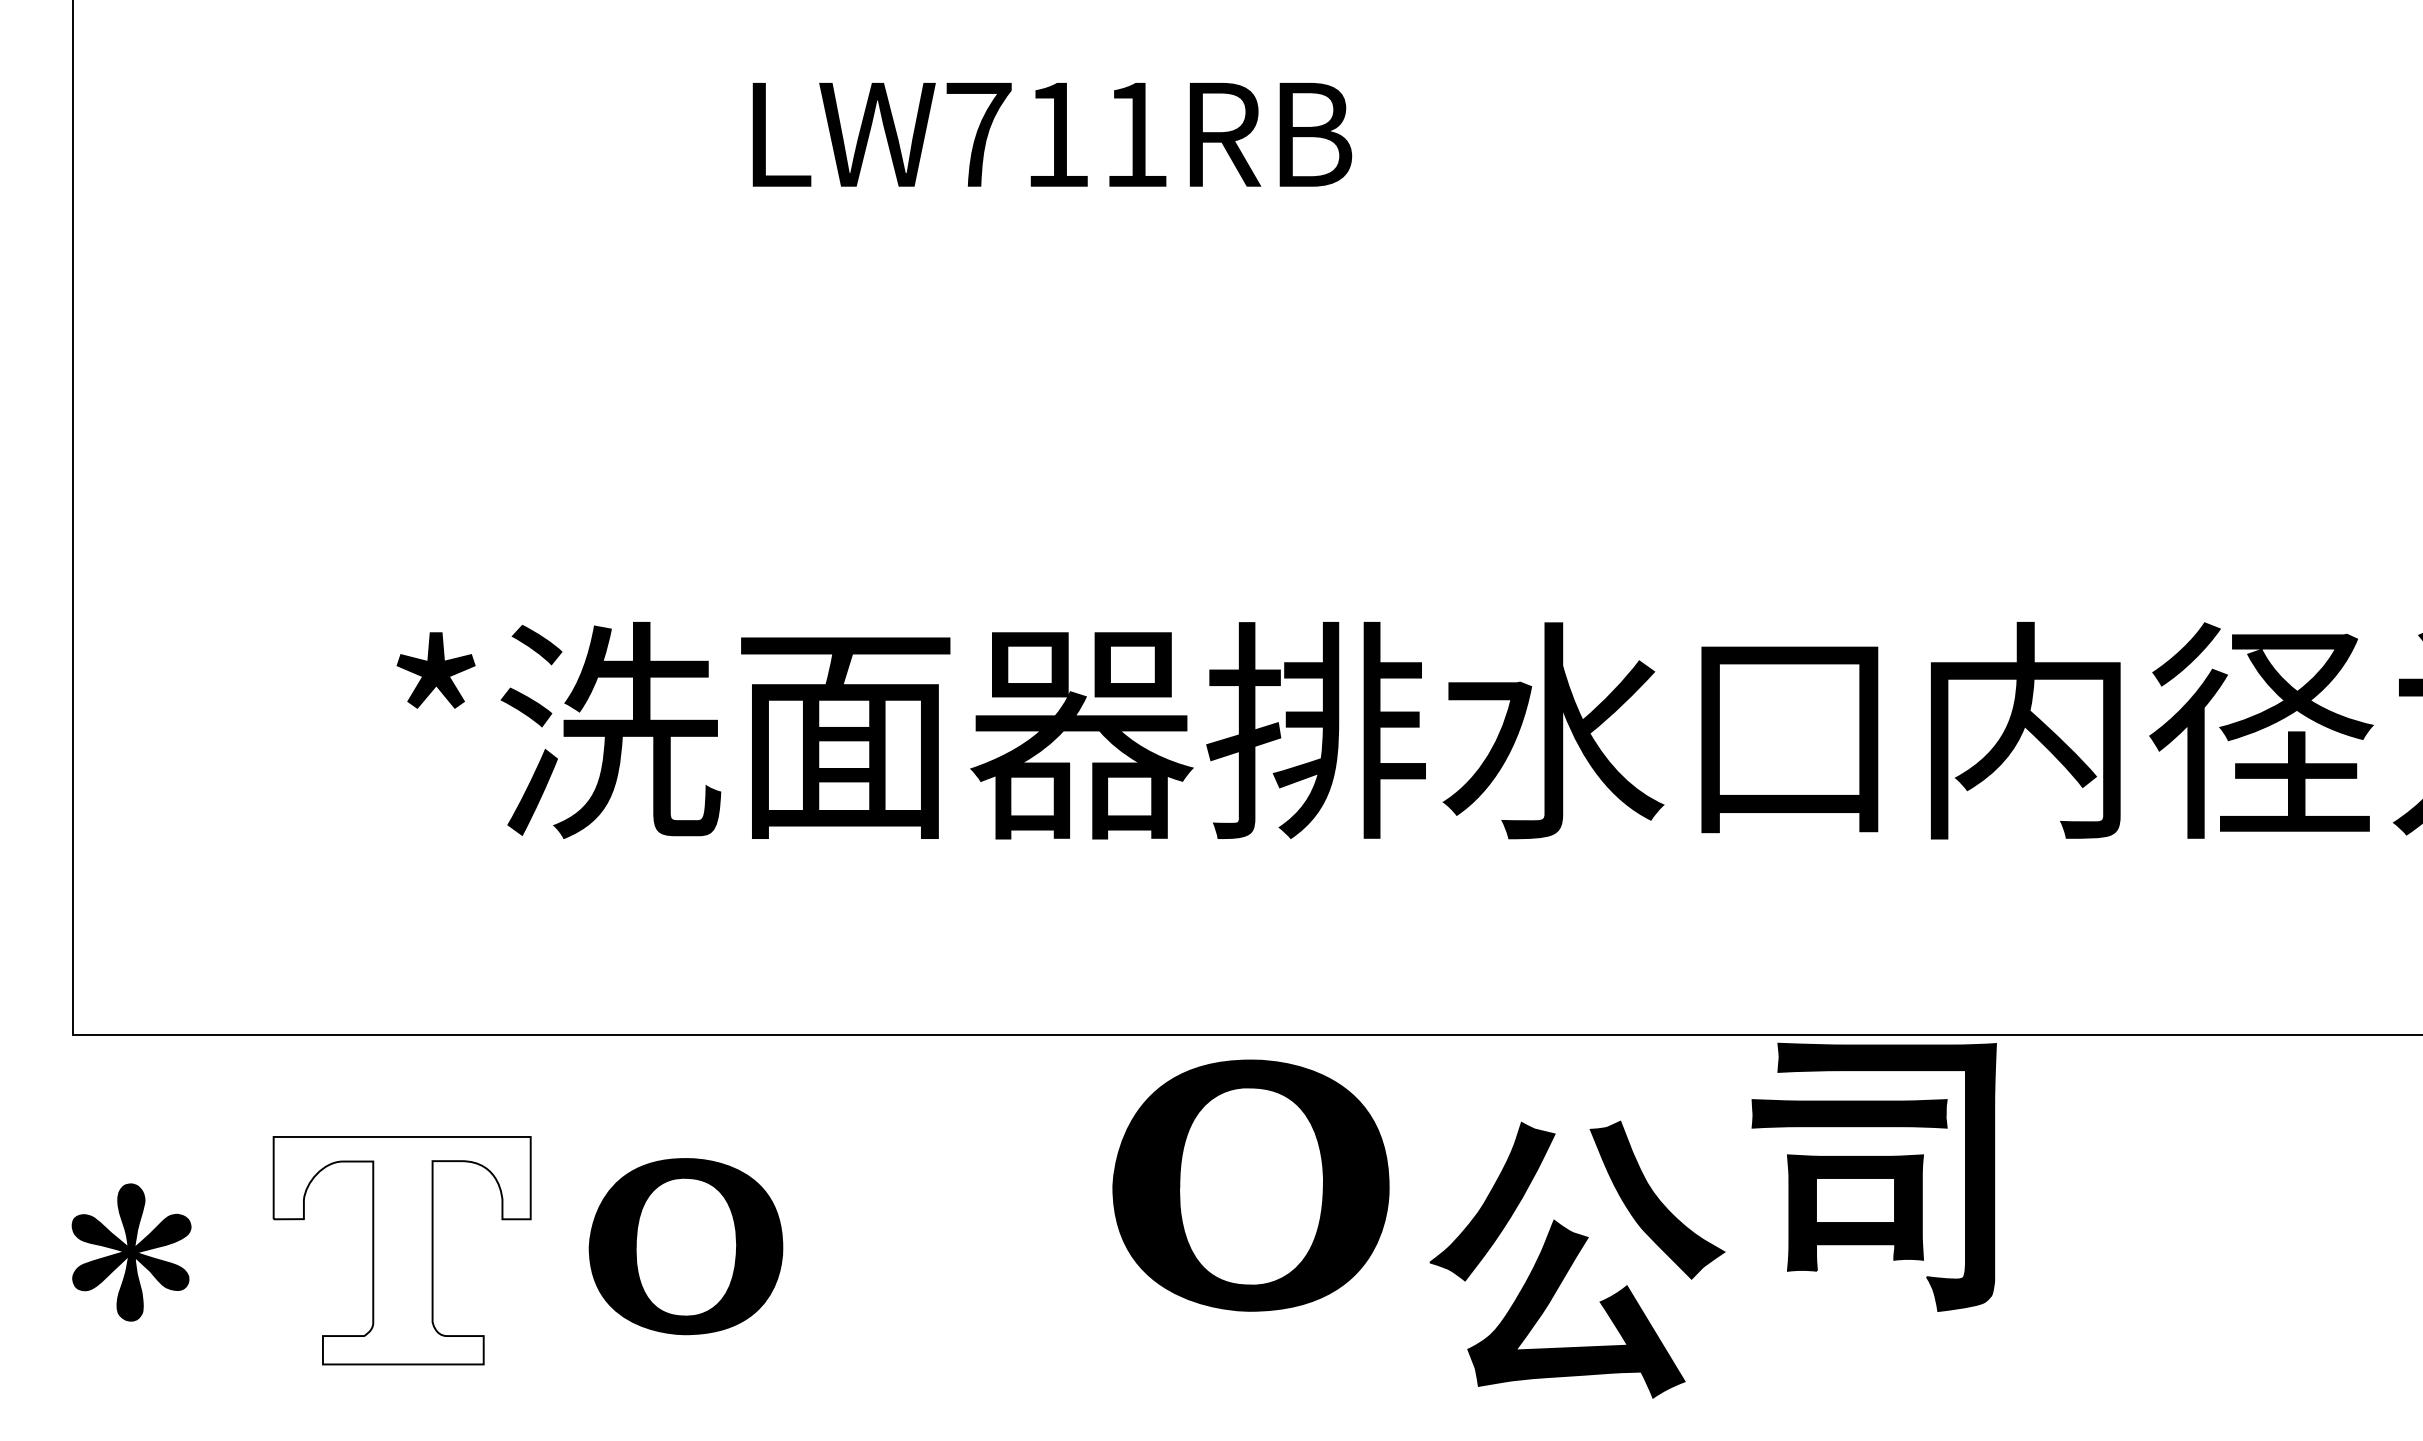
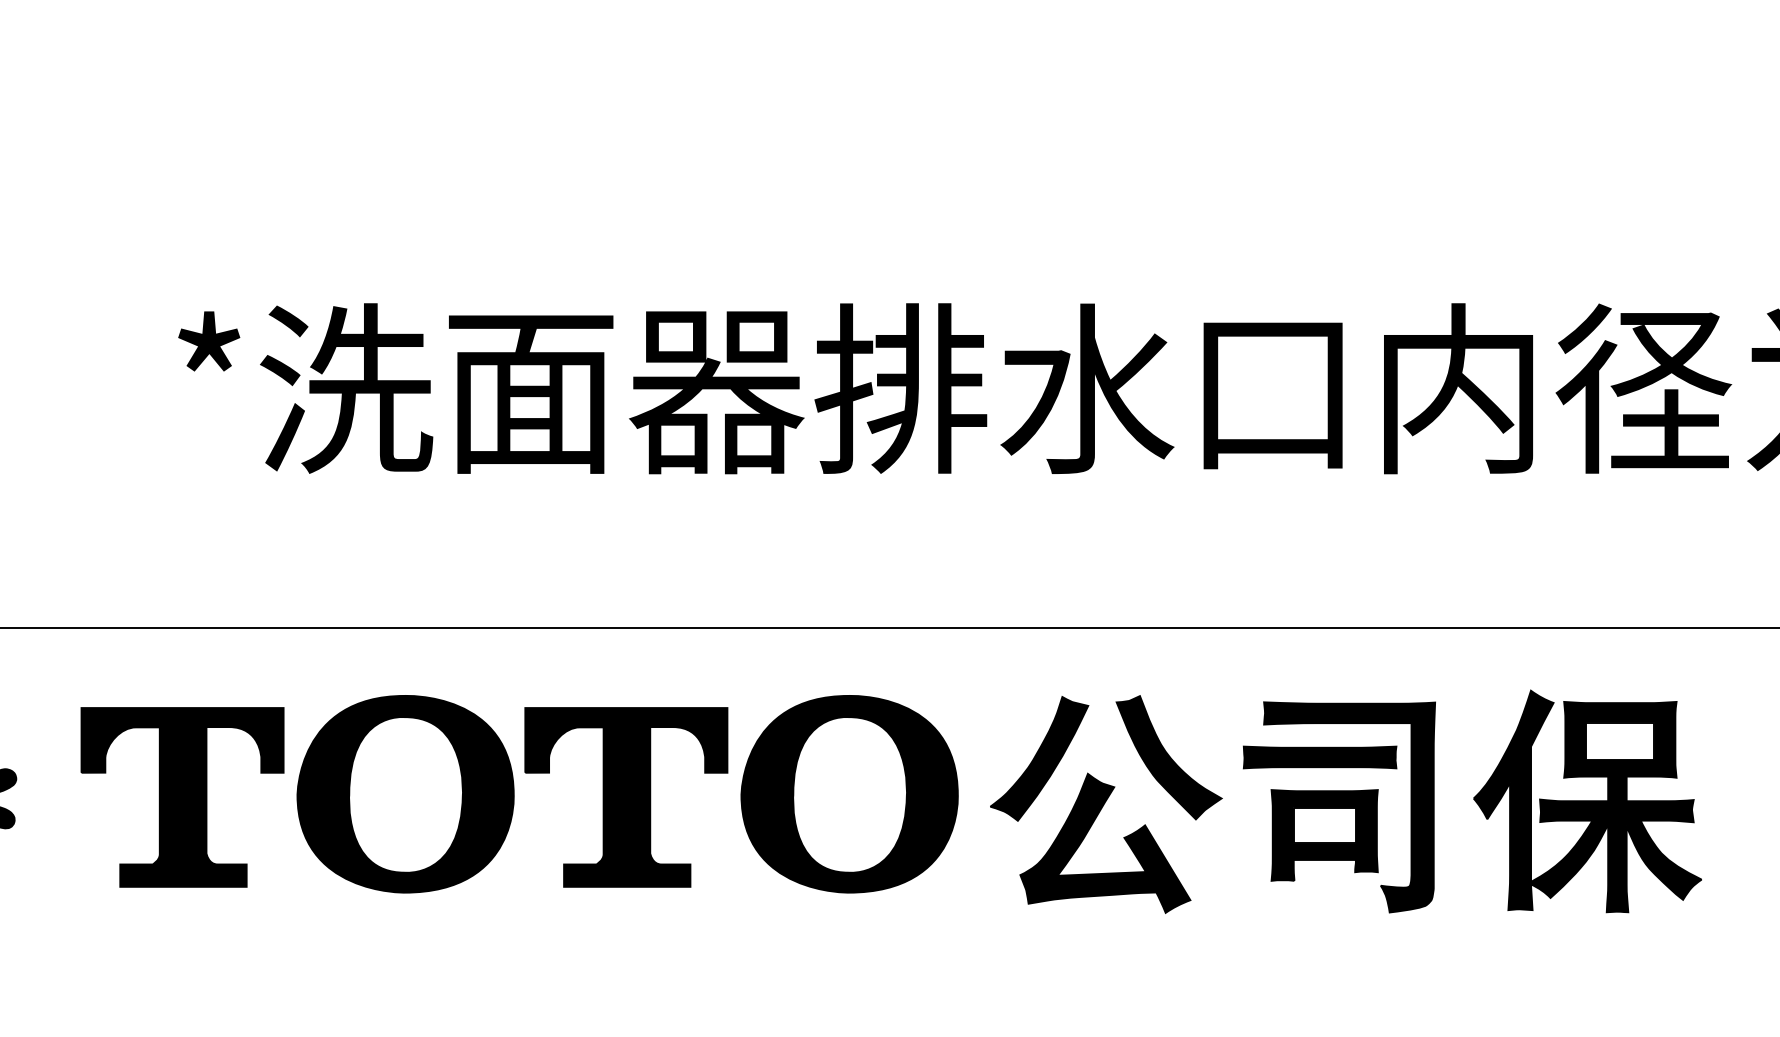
part: (1873, 1176) -> (1338, 806), moved
part: (1250, 1185) -> (849, 794), moved
part: (685, 1246) -> (405, 794), size x1.43
fill: (401, 1250) -> (182, 797), added
part: (966, 1250) -> (626, 797), added
part: (2189, 1255) -> (1587, 801), added

